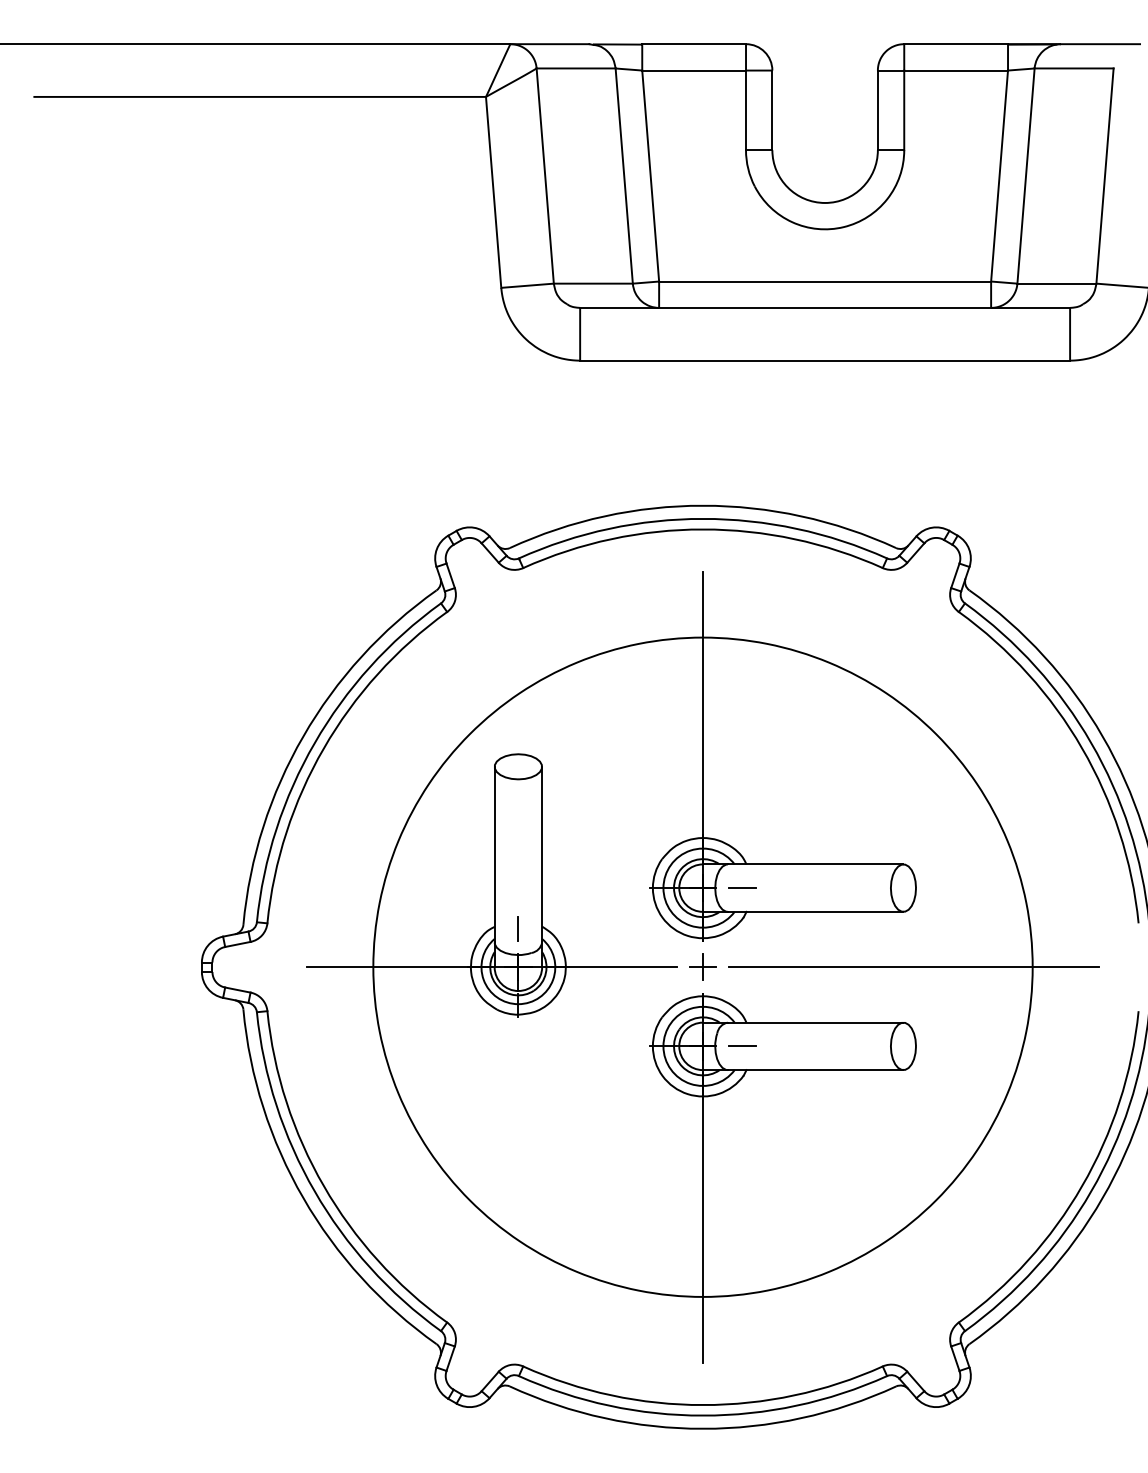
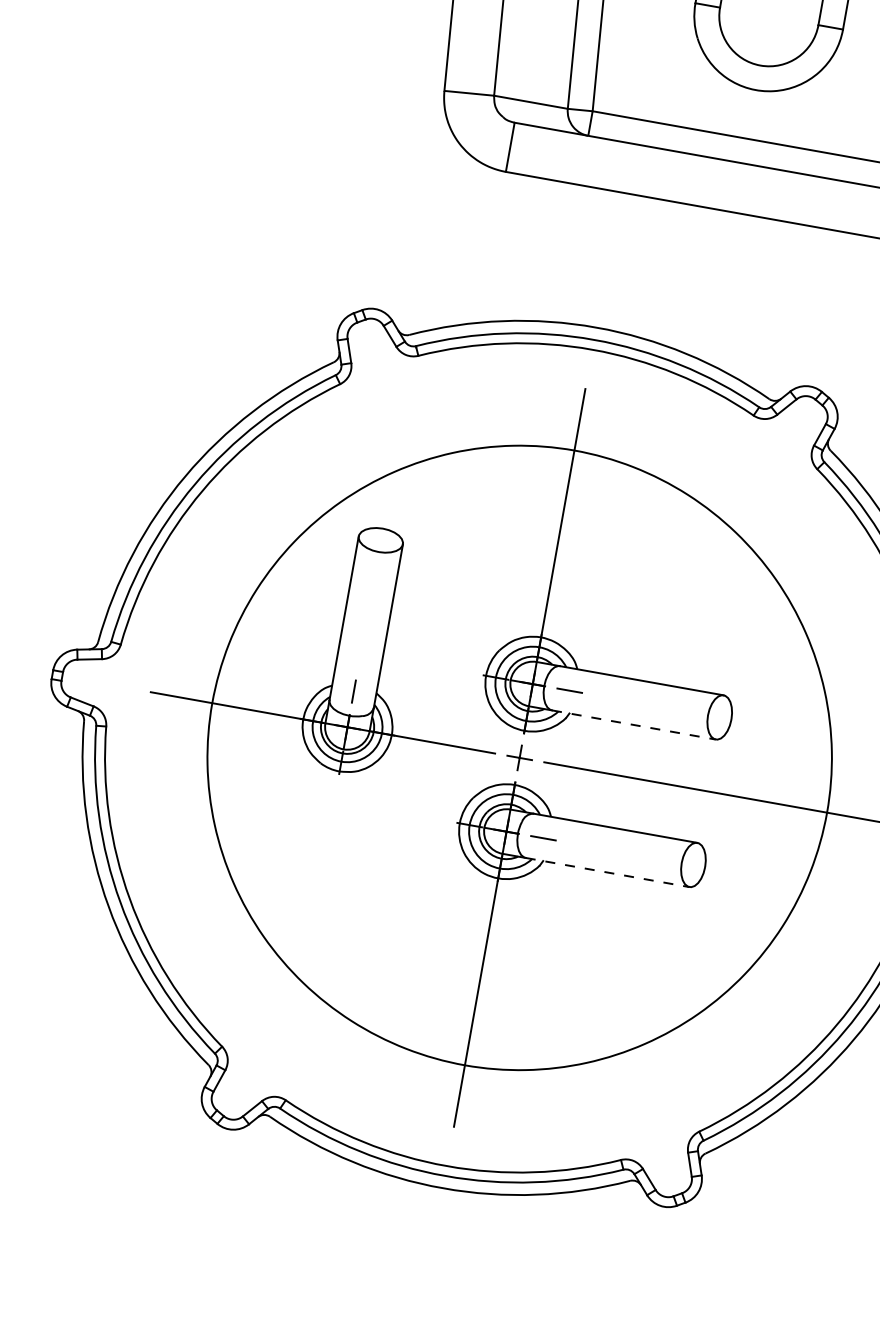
line: (815, 911) -> (633, 724), solid -> dashed
line: (815, 1070) -> (607, 872), solid -> dashed

